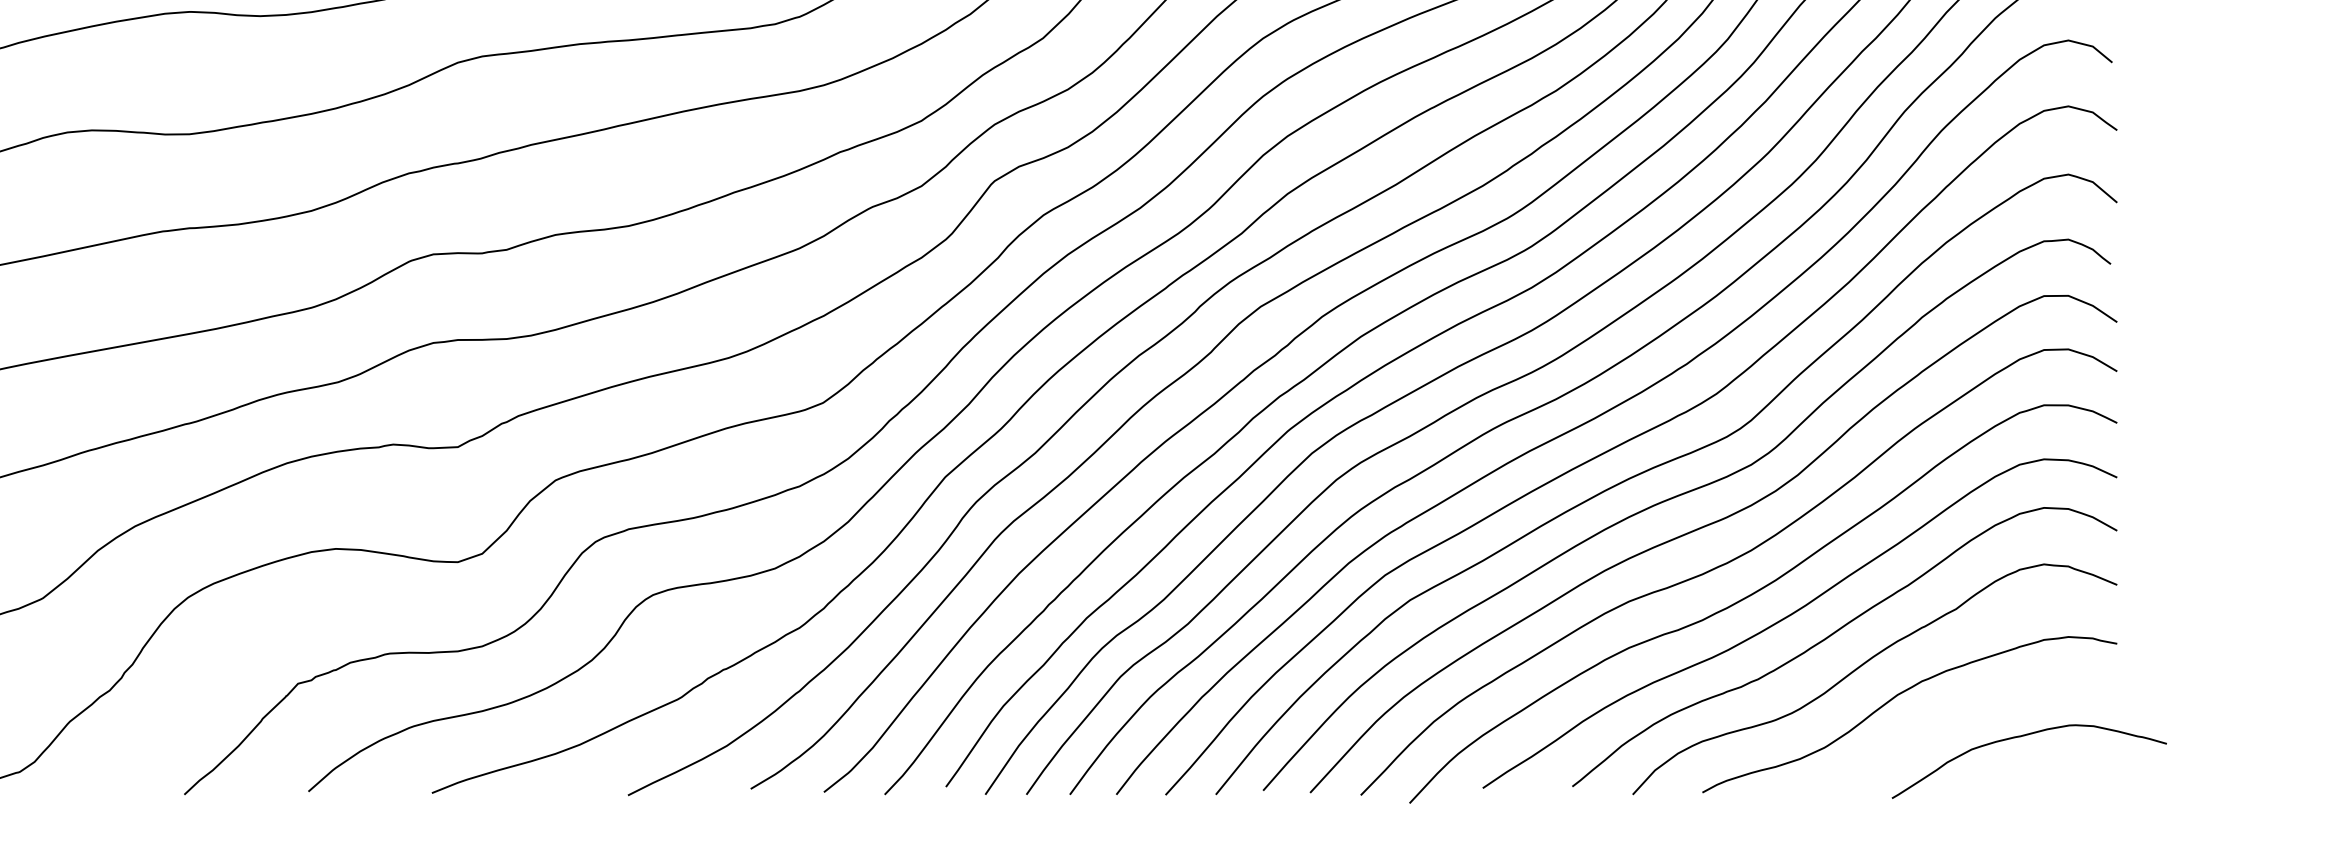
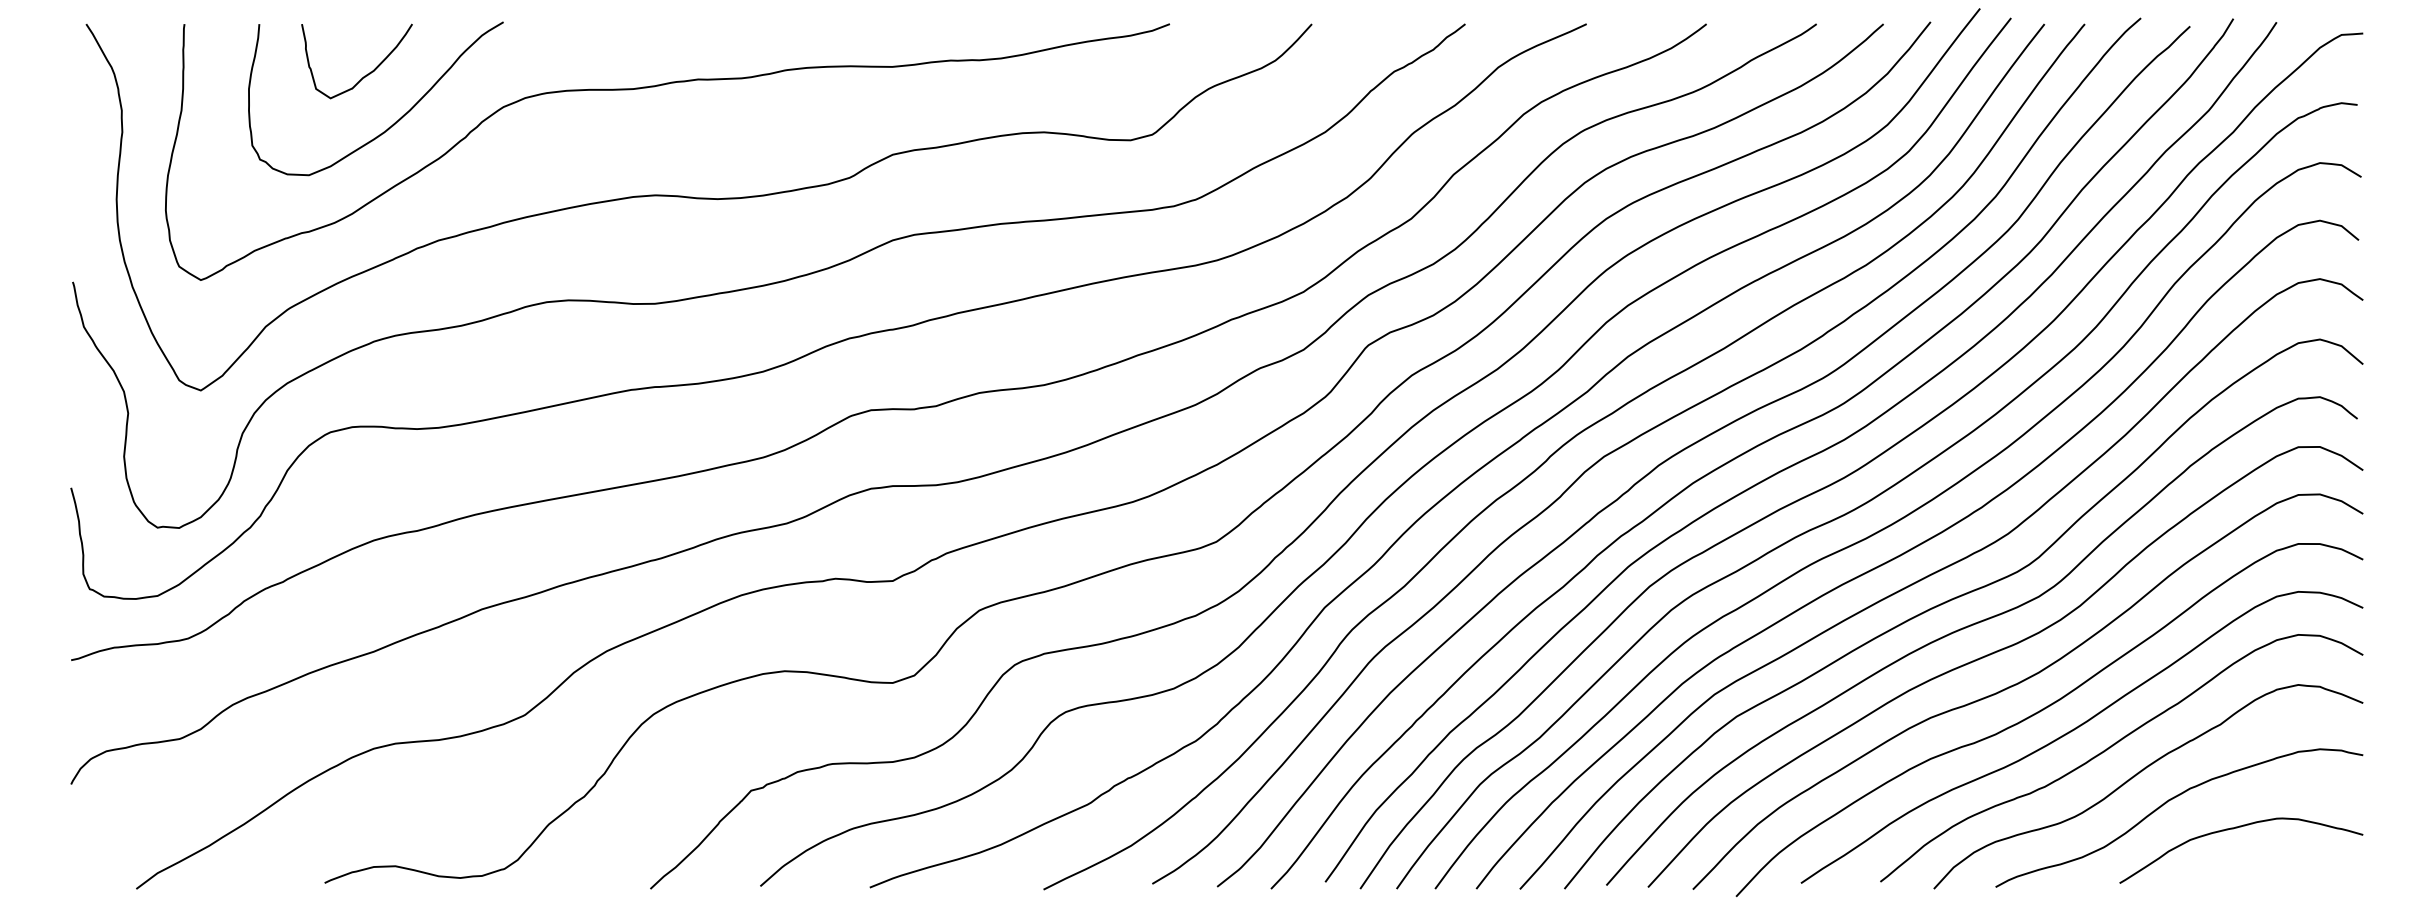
curve: (2025, 736) -> (2237, 828), moved

